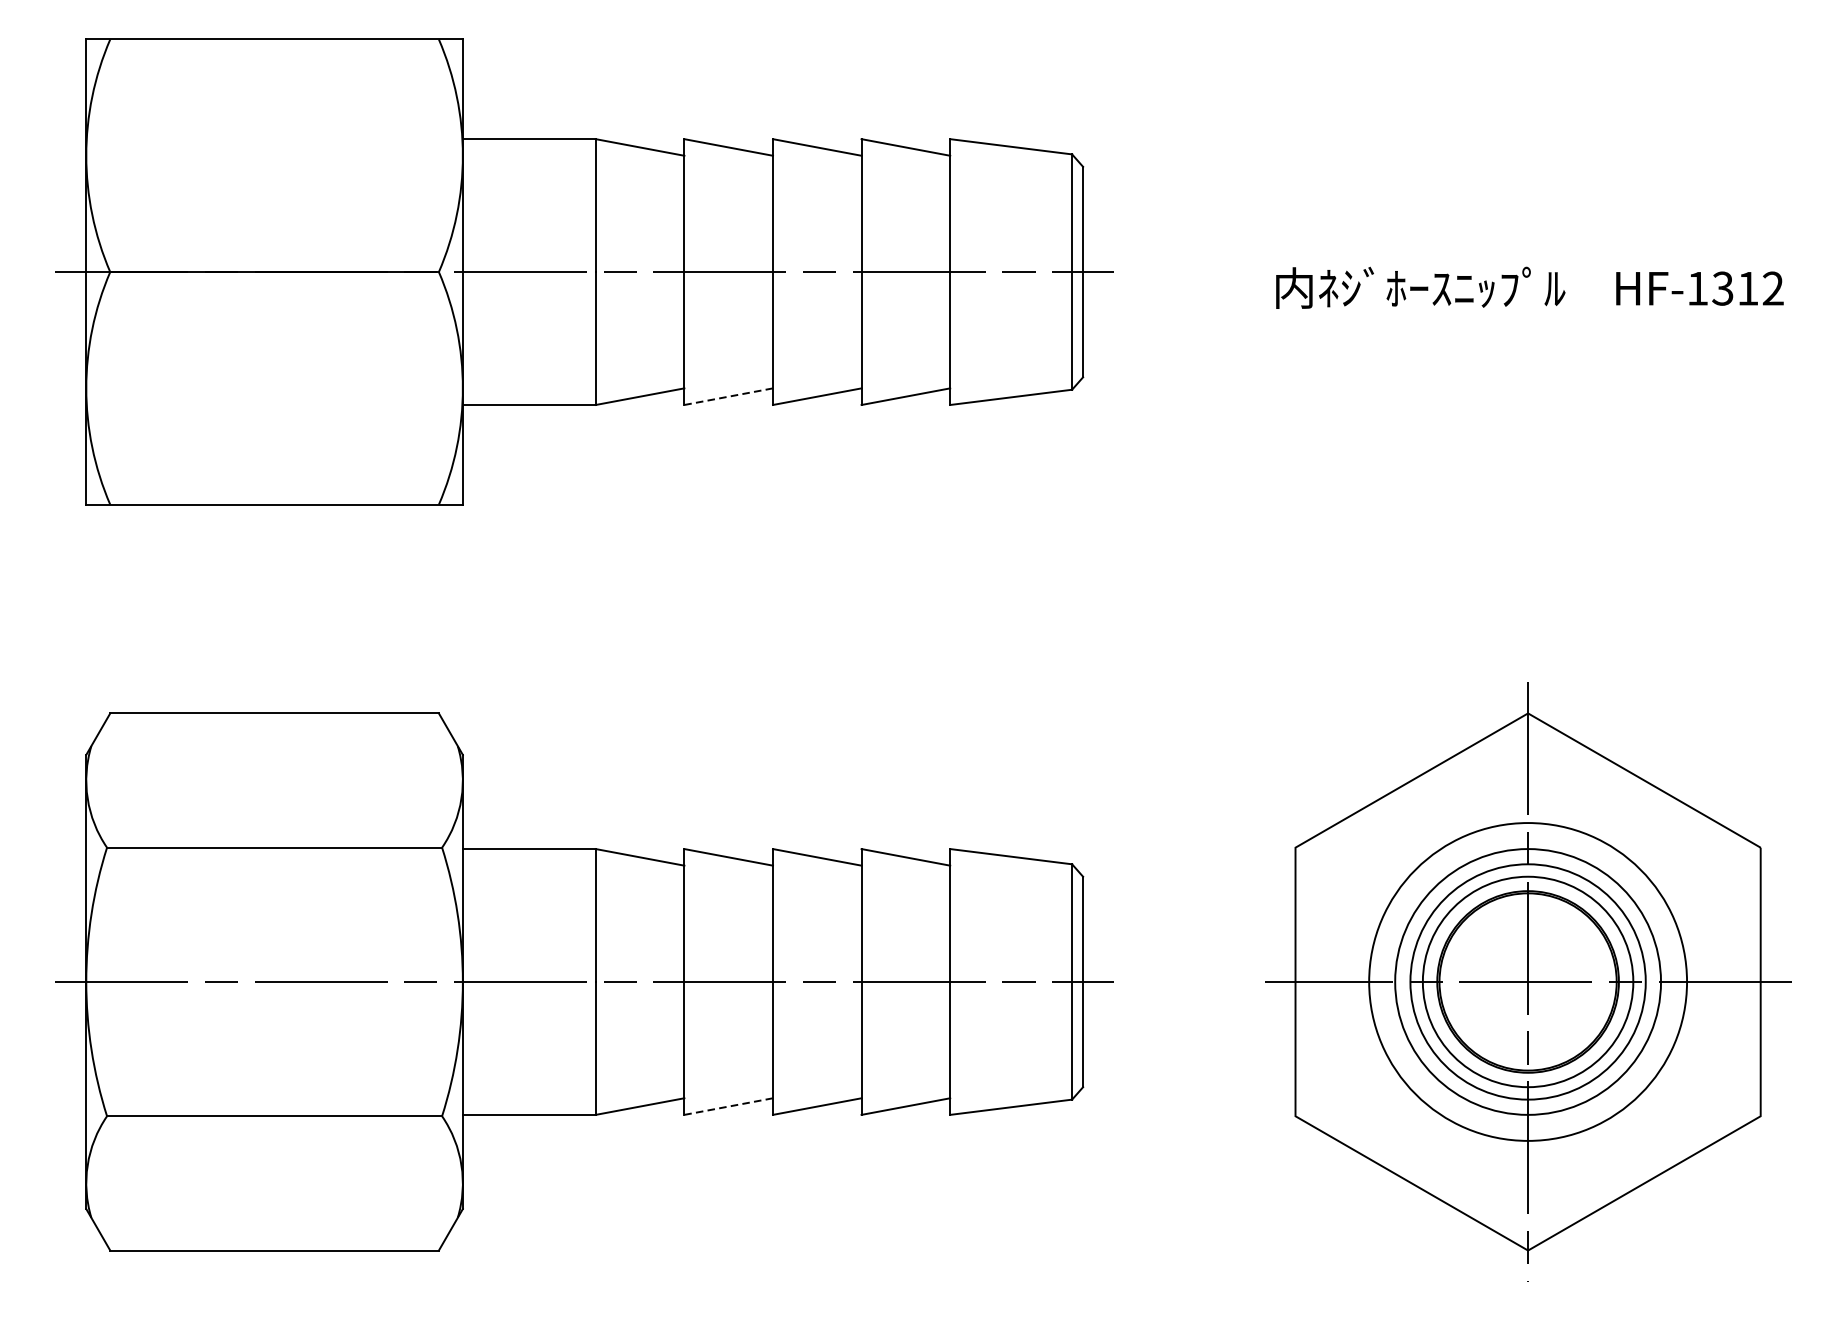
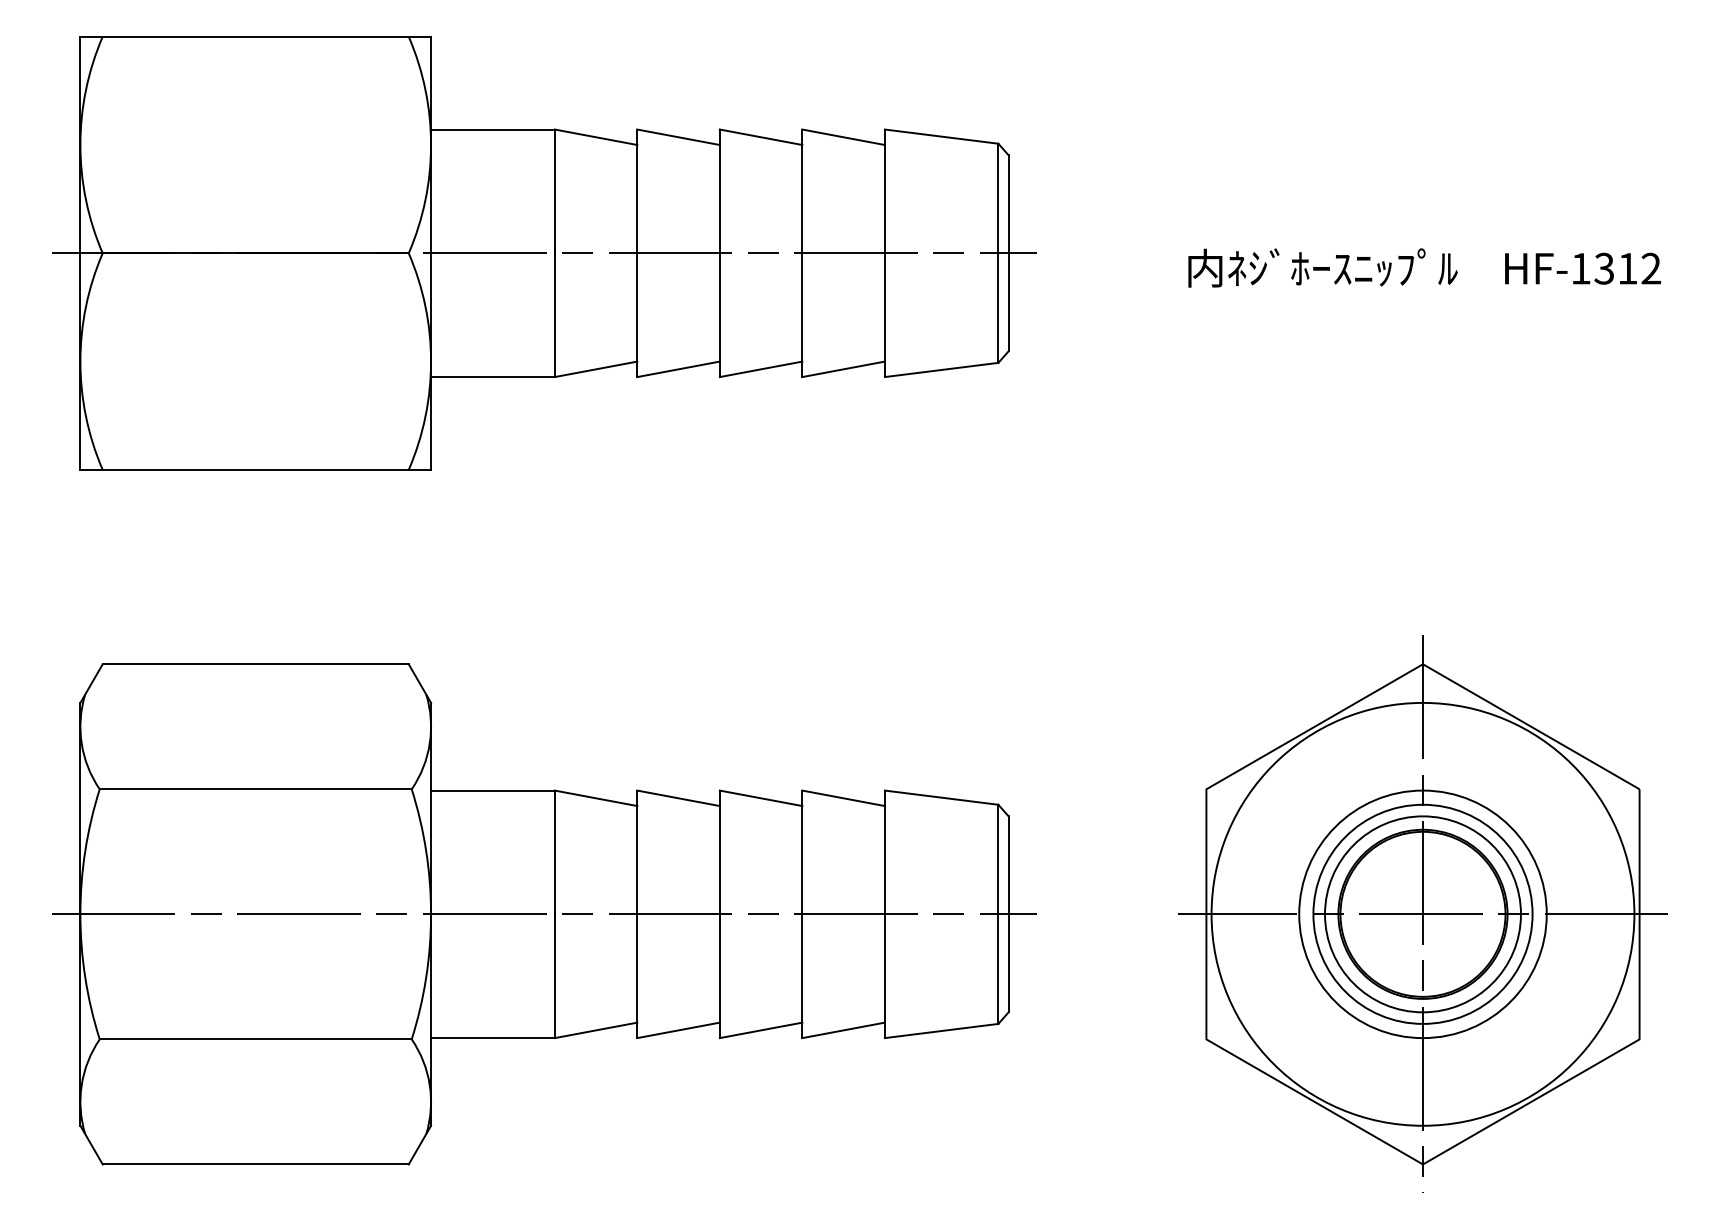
line: (728, 396) -> (678, 369), dashed -> solid
circle: (1527, 981) -> (1422, 913), size x1.43
line: (728, 1106) -> (678, 1030), dashed -> solid

